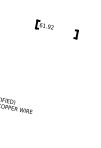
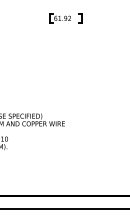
part: (76, 34) -> (80, 18), moved

